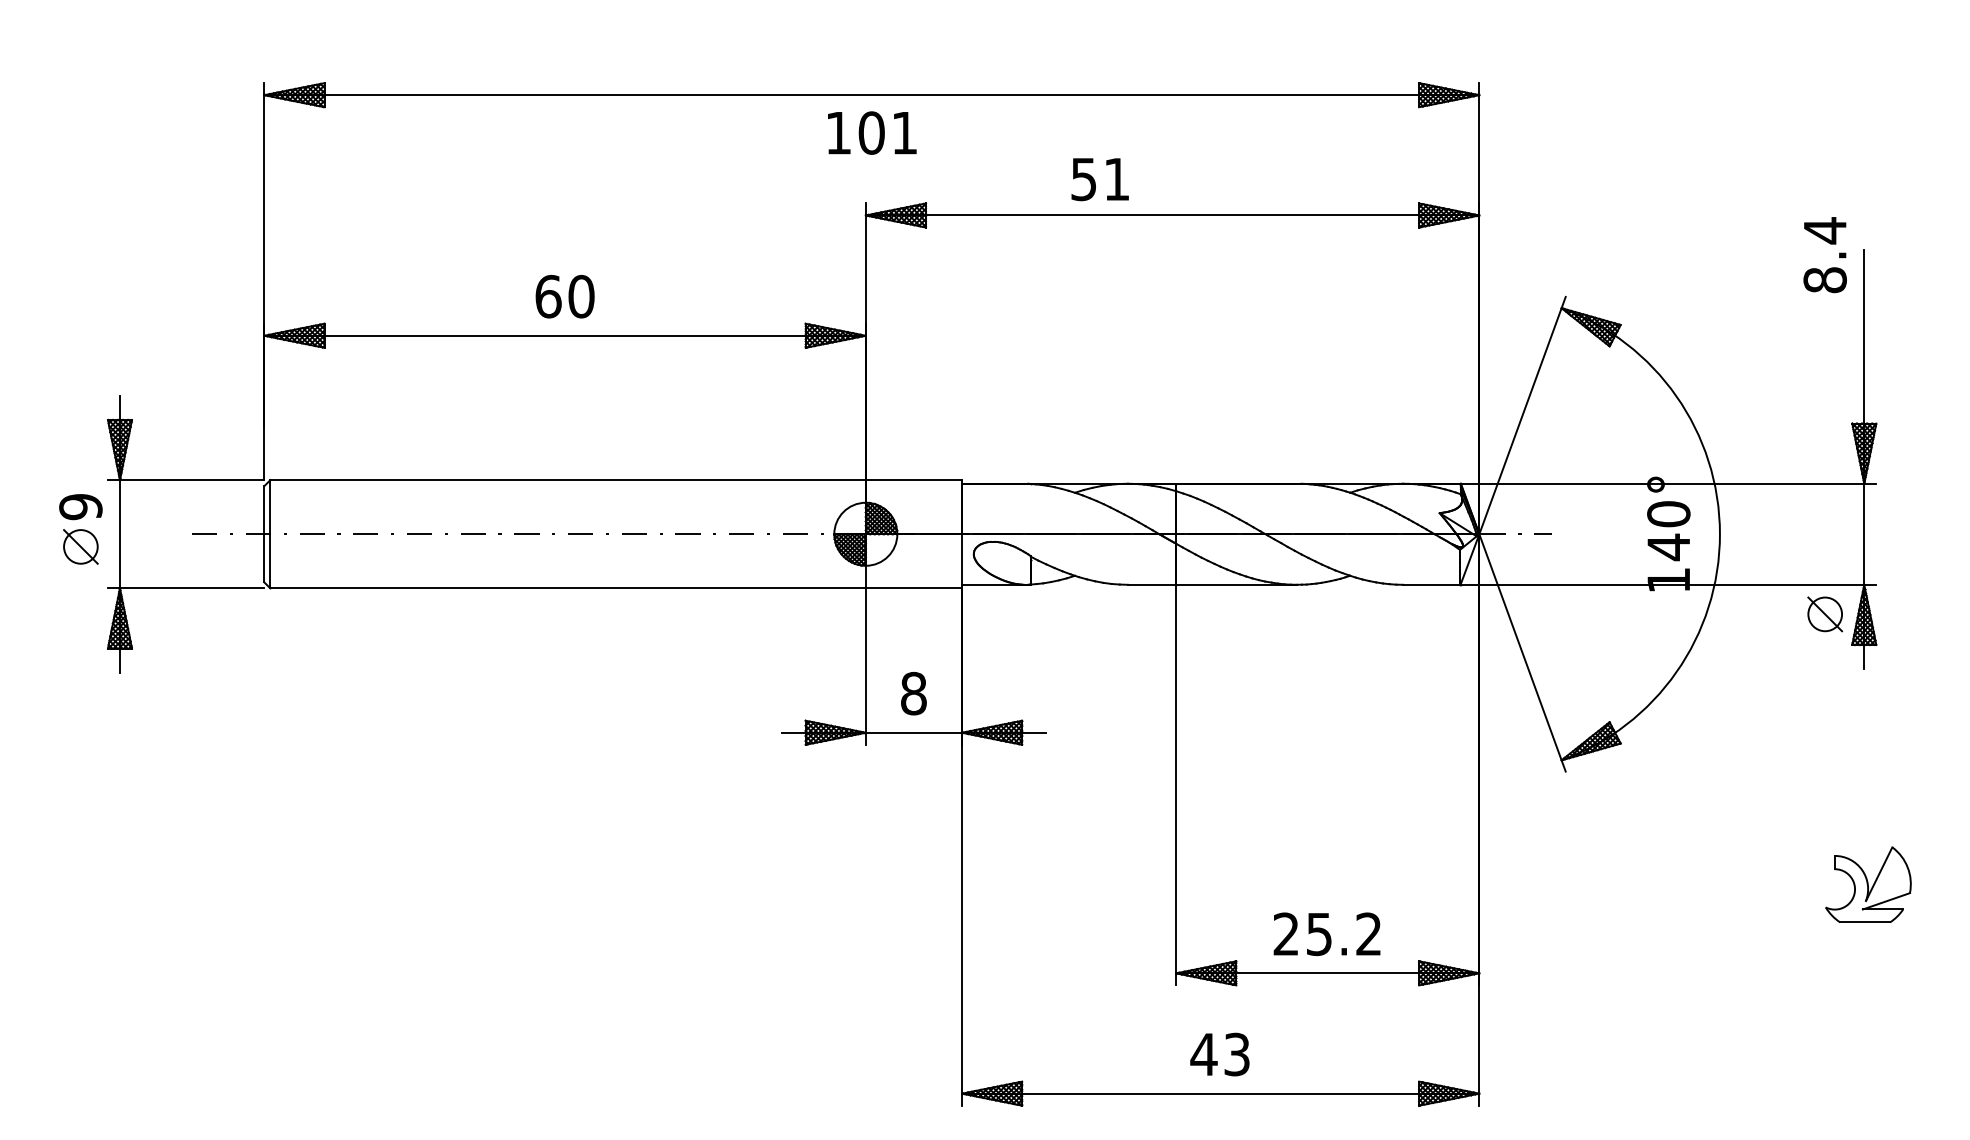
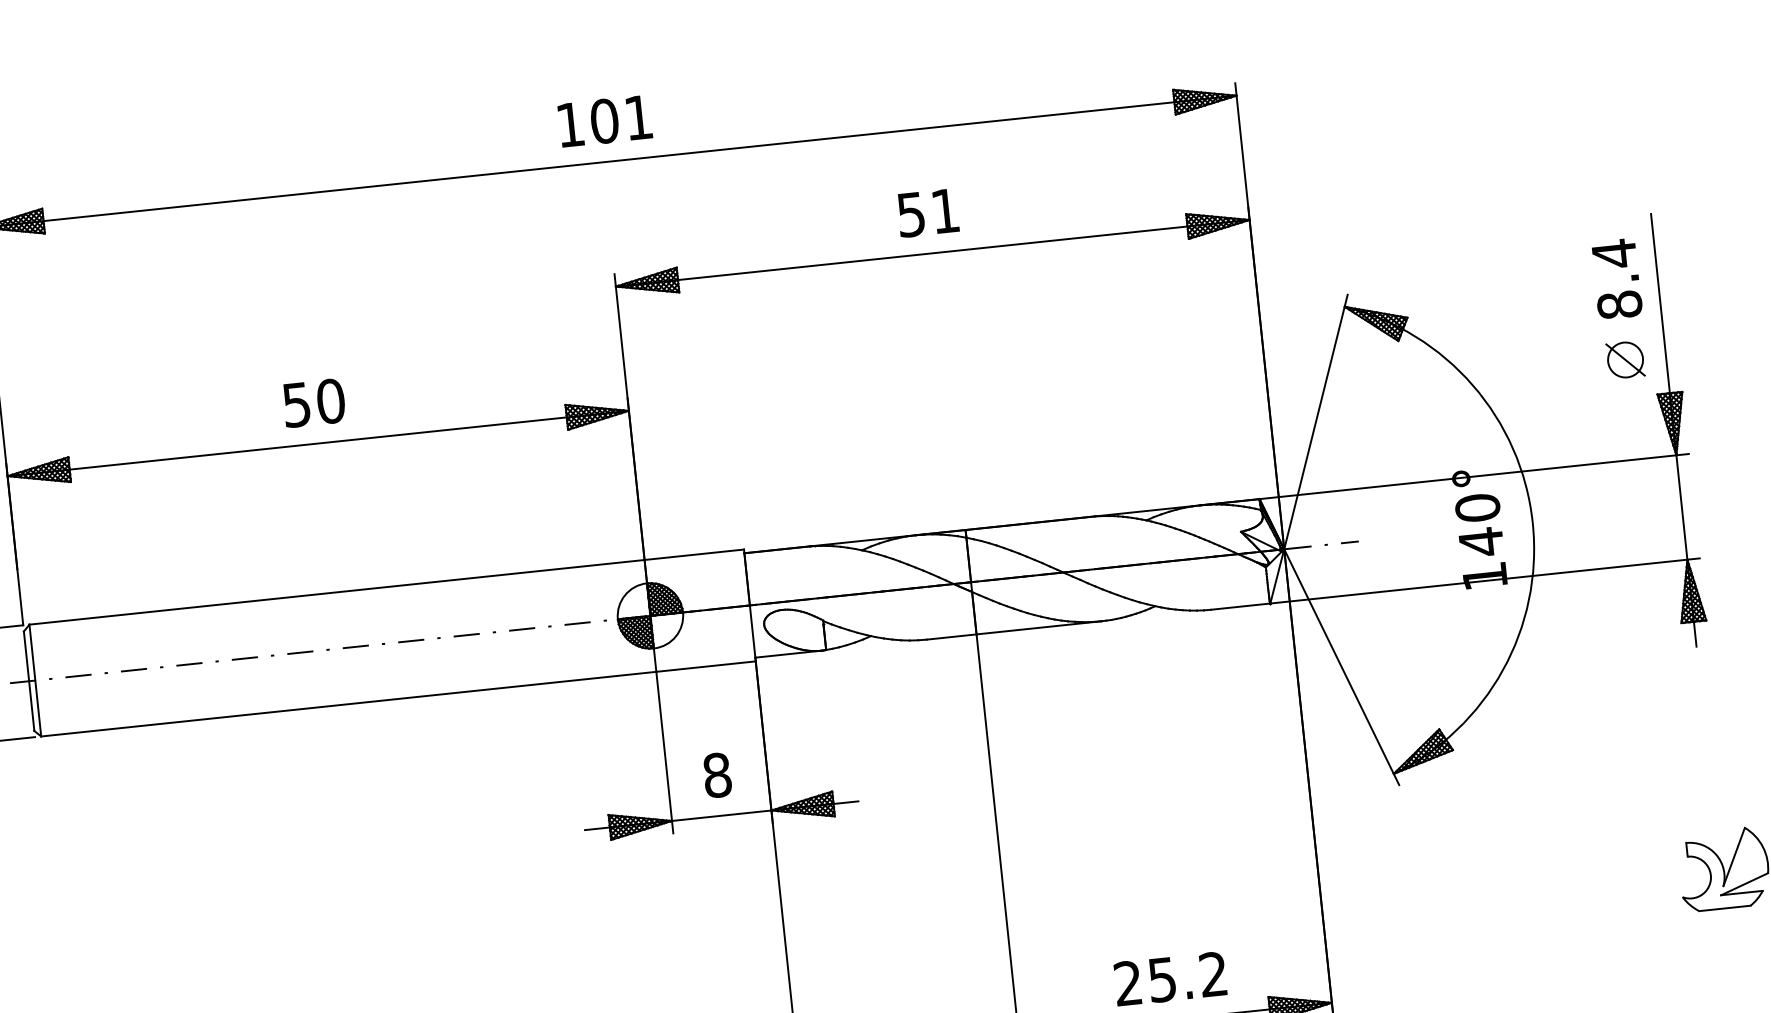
text: (872, 132) -> (605, 120), moved
text: (1099, 179) -> (927, 213), moved
text: (1824, 255) -> (1616, 279), moved
text: (548, 296) -> (296, 404), 60 -> 50
part: (1825, 614) -> (1625, 360), moved

